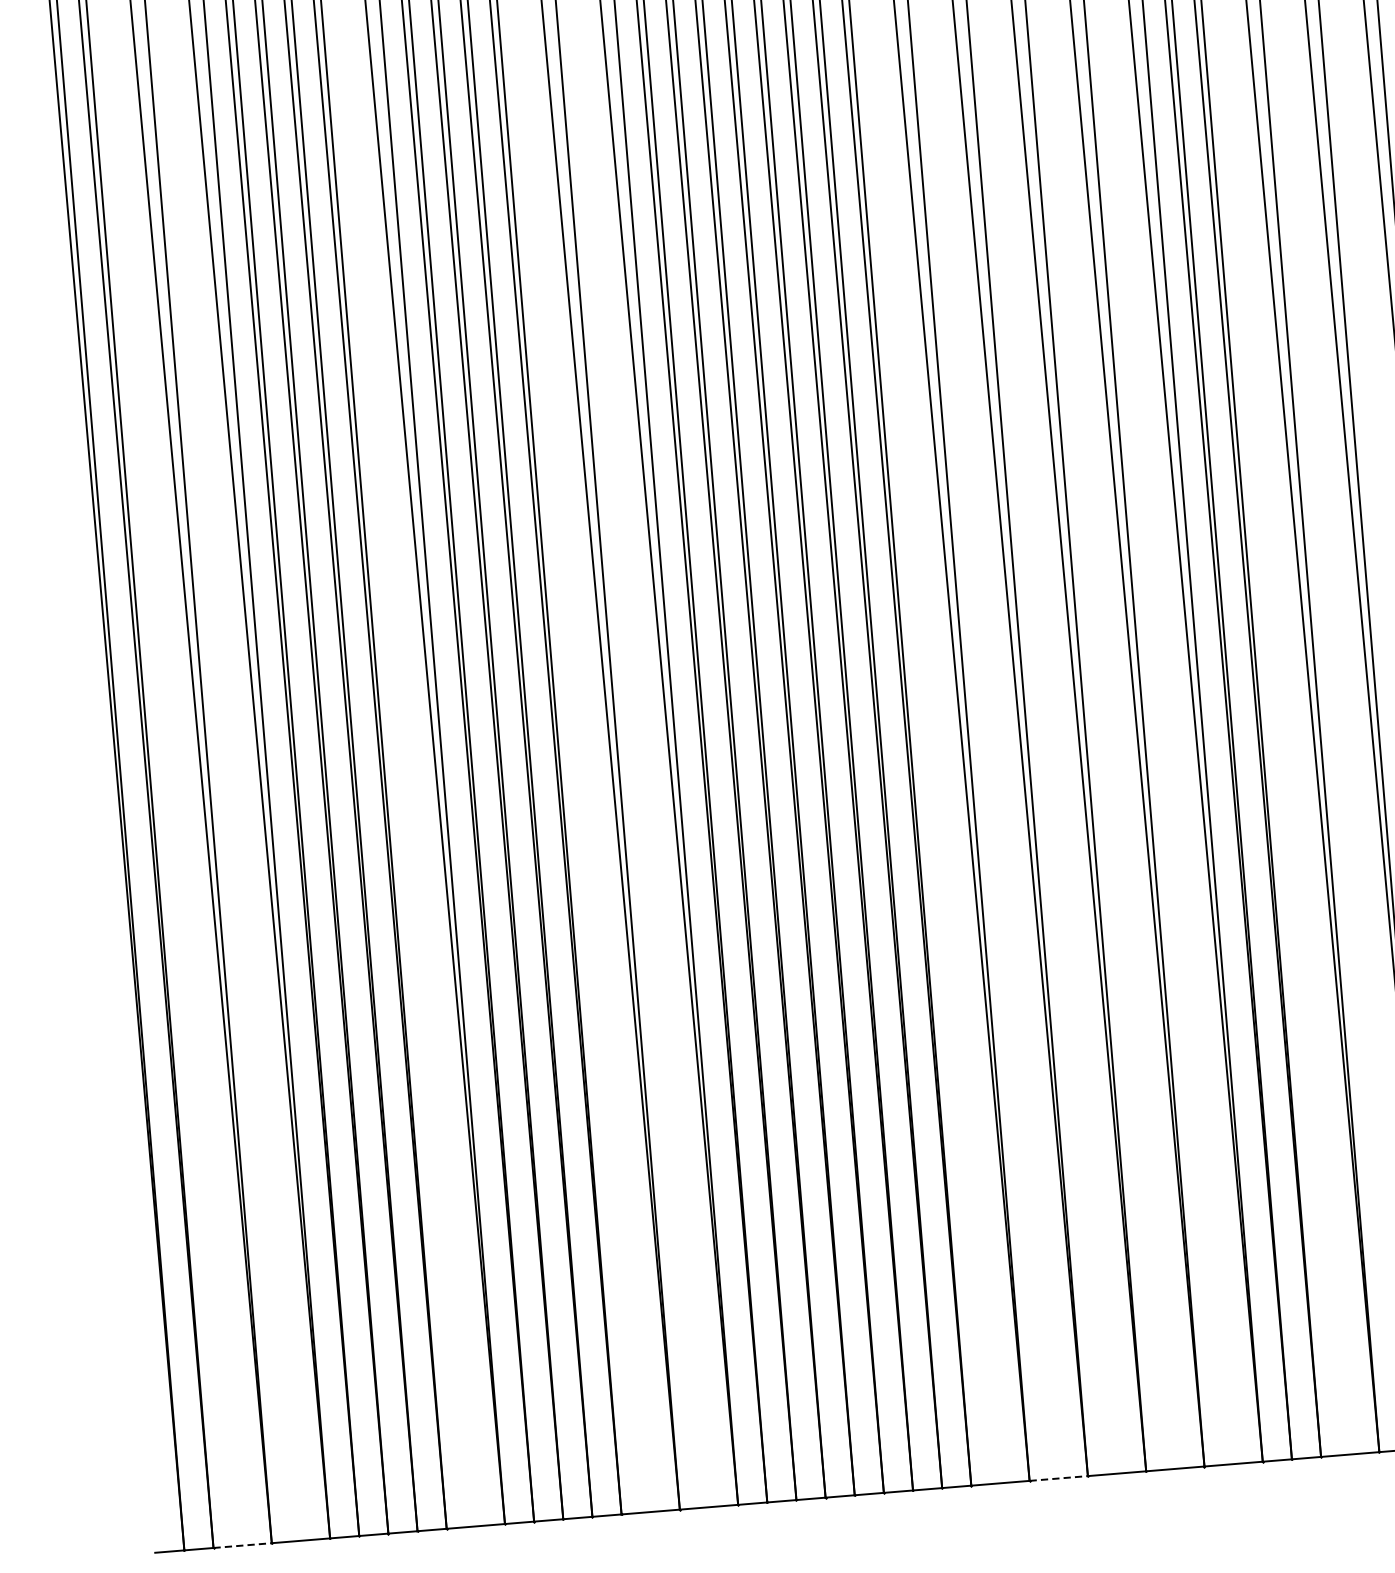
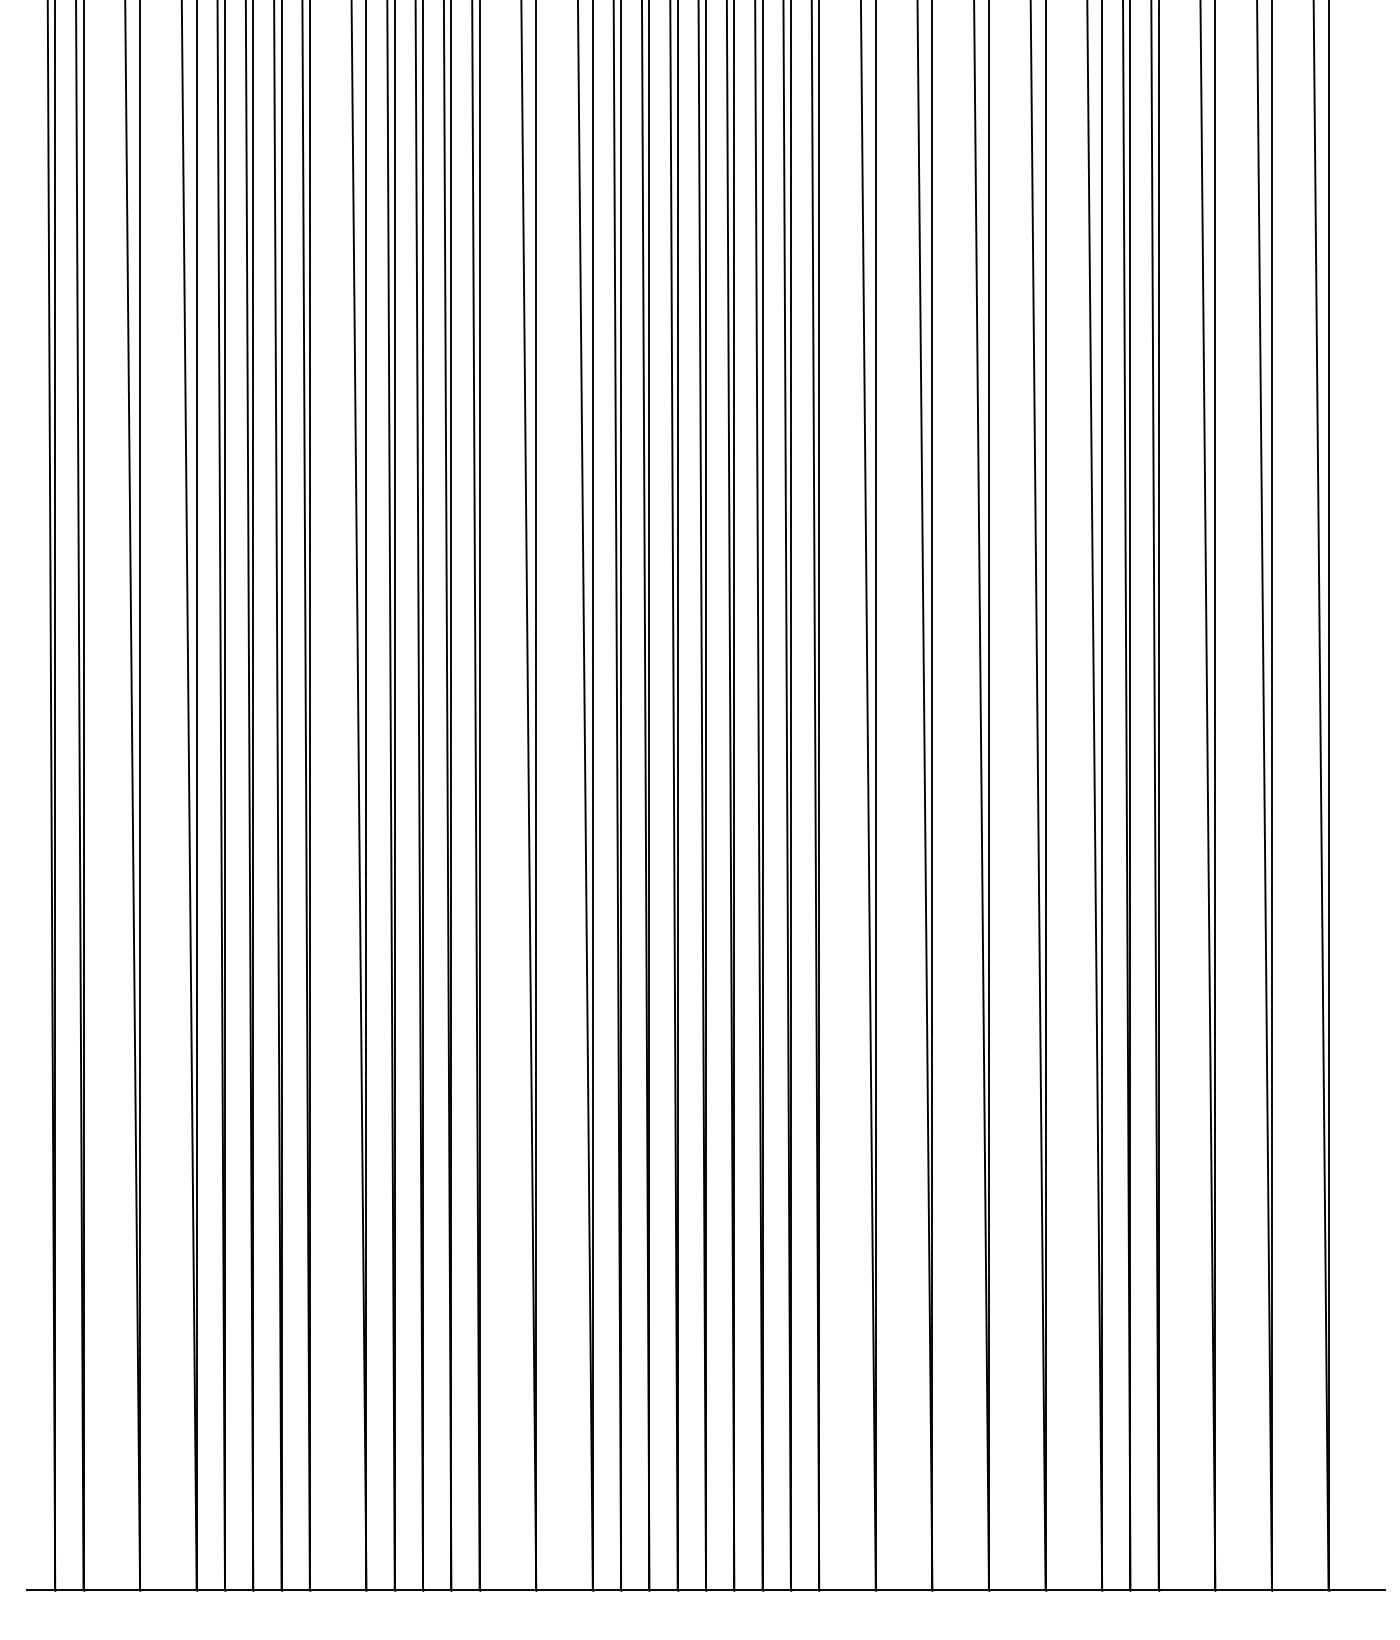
line: (1059, 1478) -> (904, 1590), dashed -> solid
line: (243, 1545) -> (112, 1590), dashed -> solid

